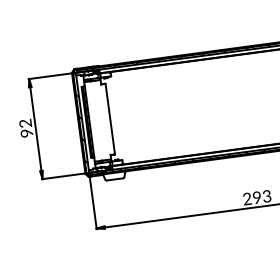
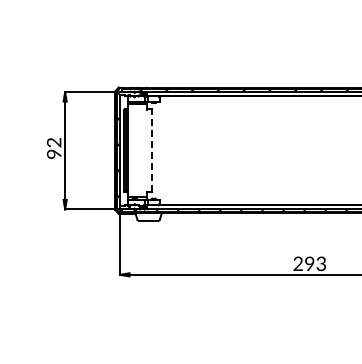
line: (110, 118) -> (152, 150), solid -> dashed

